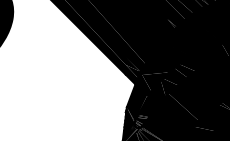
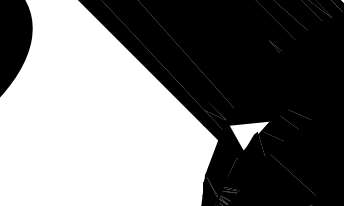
fill: (155, 81) -> (250, 135), removed

